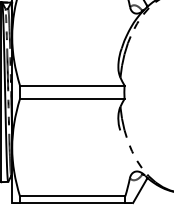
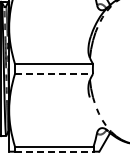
line: (72, 99) -> (54, 74), solid -> dashed
line: (72, 202) -> (54, 151), solid -> dashed

